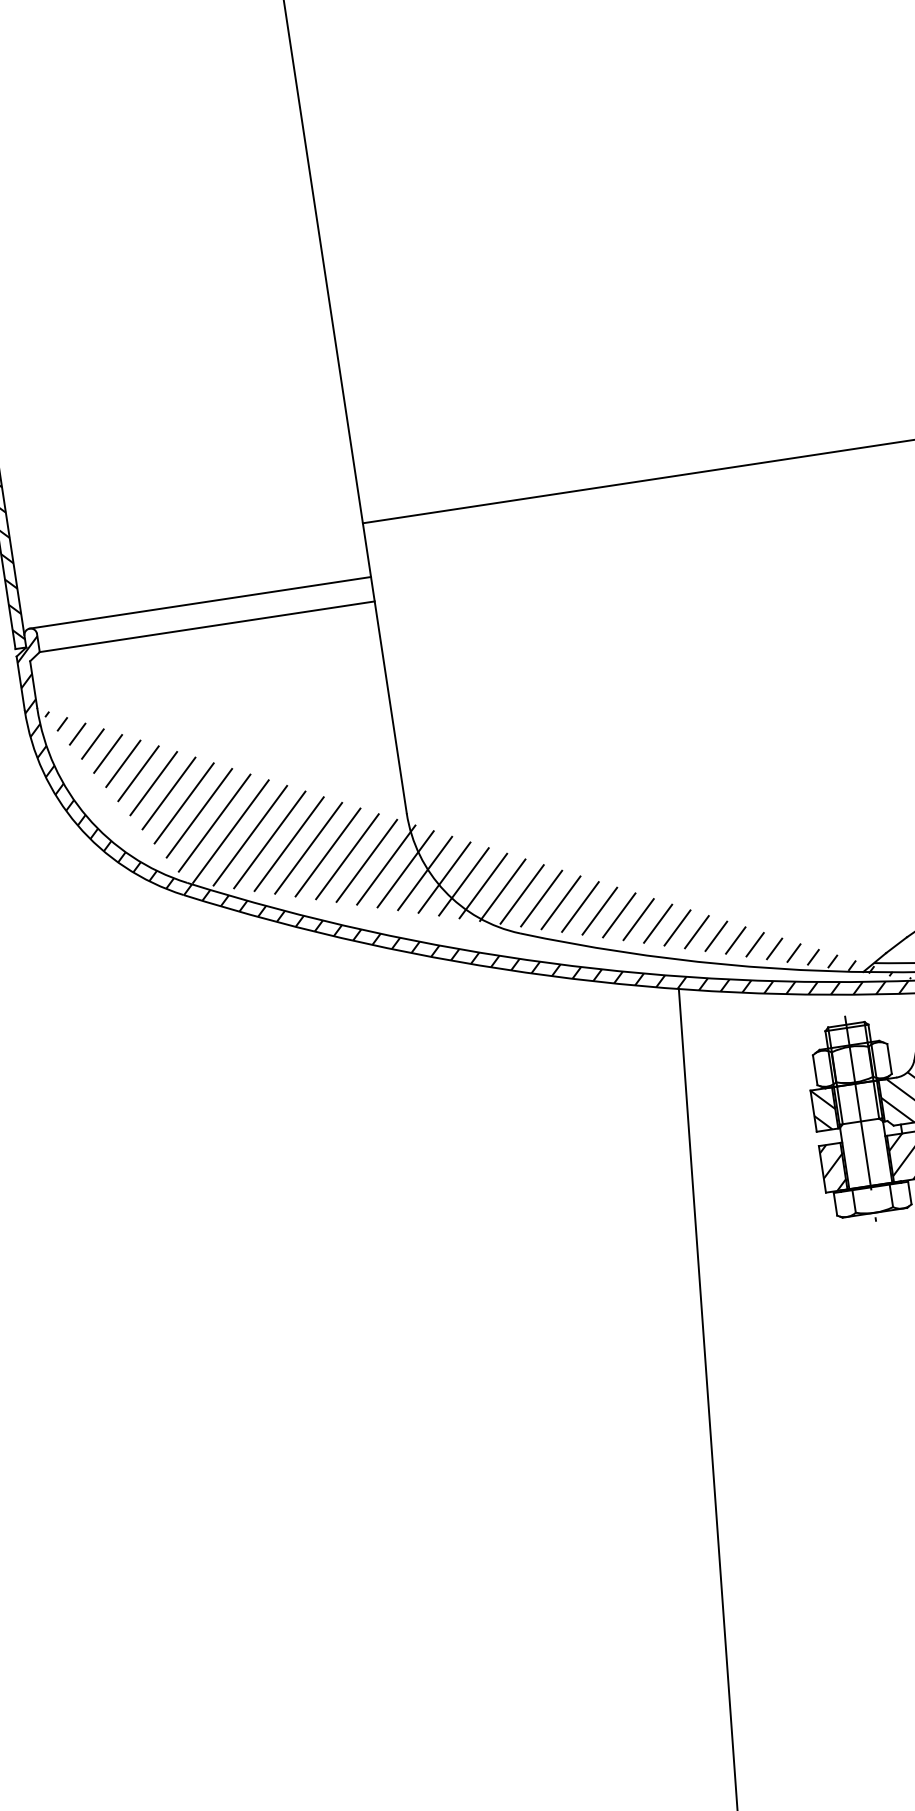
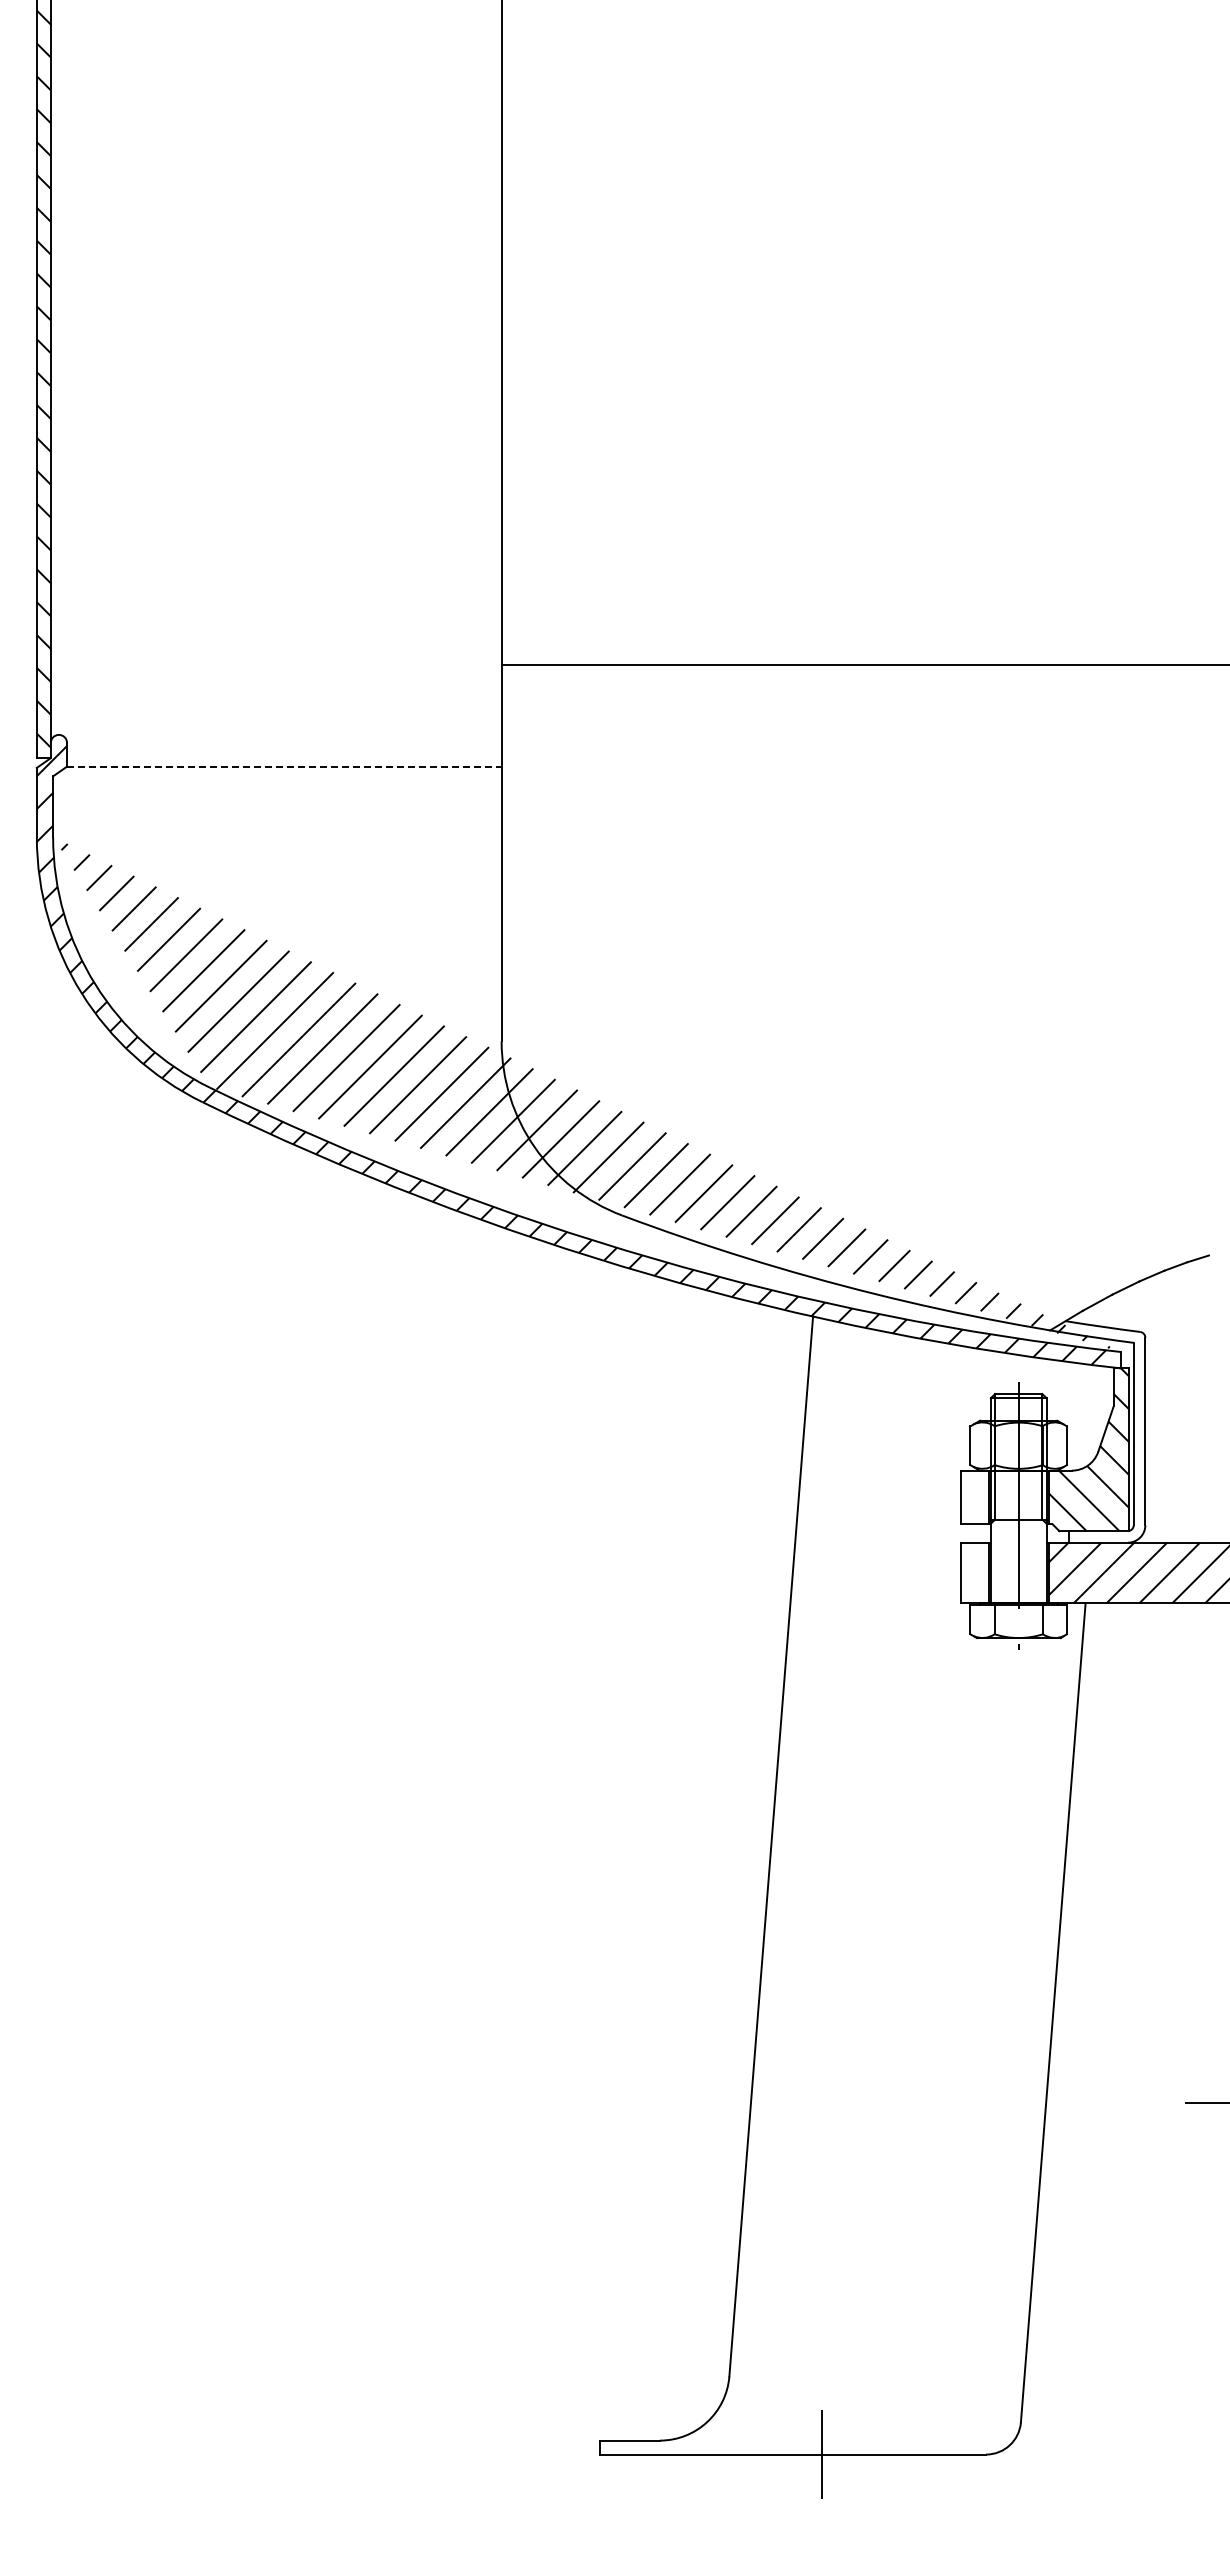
line: (199, 602) -> (279, 734), removed
line: (207, 626) -> (284, 766), solid -> dashed
hatch: (824, 1109) -> (974, 1497), removed
hatch: (833, 1167) -> (974, 1572), removed

